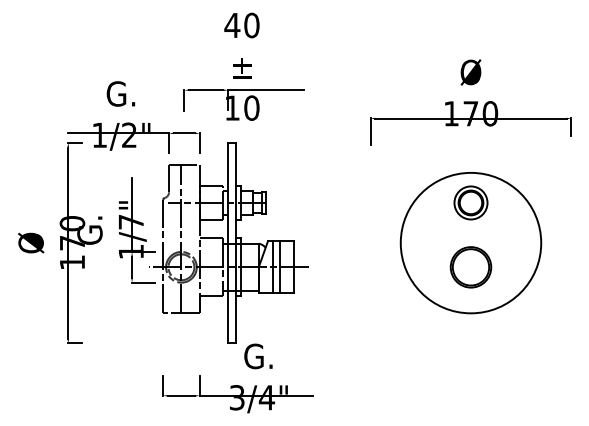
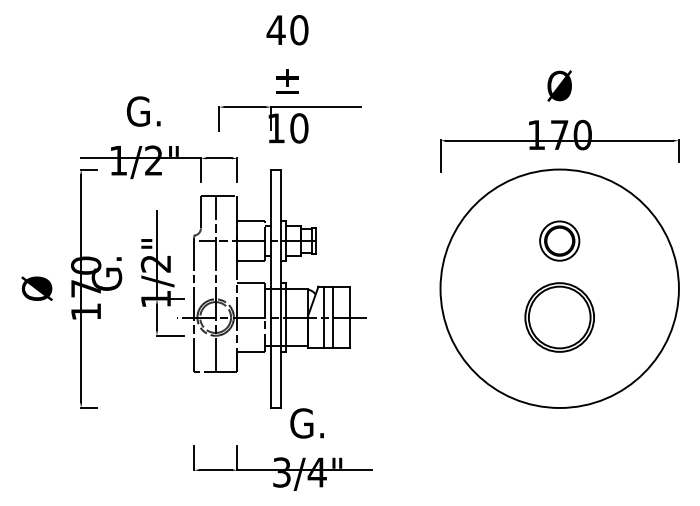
text: (130, 222) -> (155, 264), 1/7" -> 1/2"
circle: (470, 242) -> (559, 288), size x1.43
part: (470, 267) -> (559, 317), size x1.43

